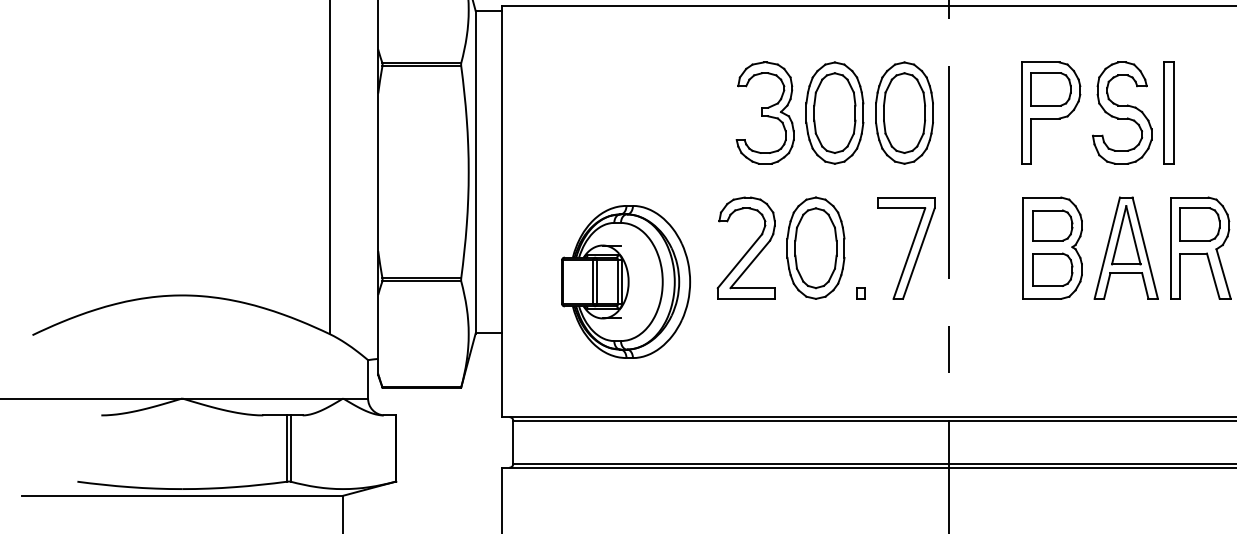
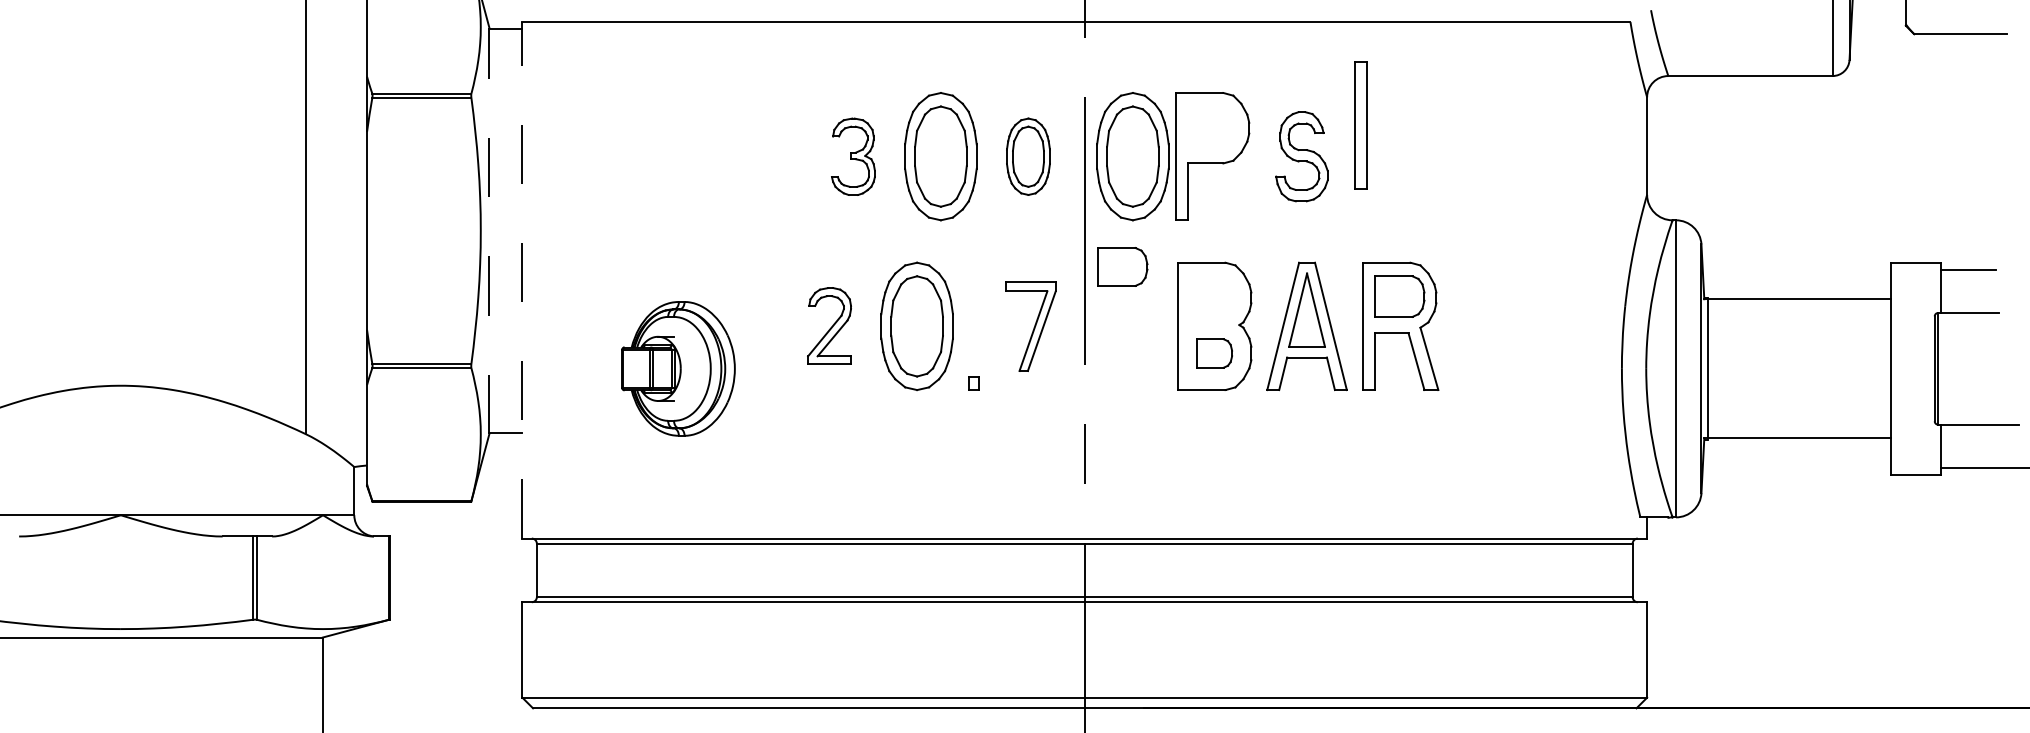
part: (1051, 89) -> (1212, 126), removed
part: (765, 113) -> (853, 156), size x0.6
part: (904, 113) -> (1028, 156), size x0.6
part: (987, 113) -> (1132, 156), added
part: (1121, 113) -> (1301, 156), size x0.7
part: (1168, 113) -> (1360, 125), moved
line: (475, 171) -> (489, 230), solid -> dashed
line: (501, 210) -> (522, 279), solid -> dashed
part: (1052, 225) -> (1122, 266), moved
part: (746, 247) -> (829, 325), size x0.6
part: (906, 248) -> (1030, 326), size x0.7
part: (1052, 269) -> (1214, 353), size x0.7
part: (626, 281) -> (678, 368), size x0.7

